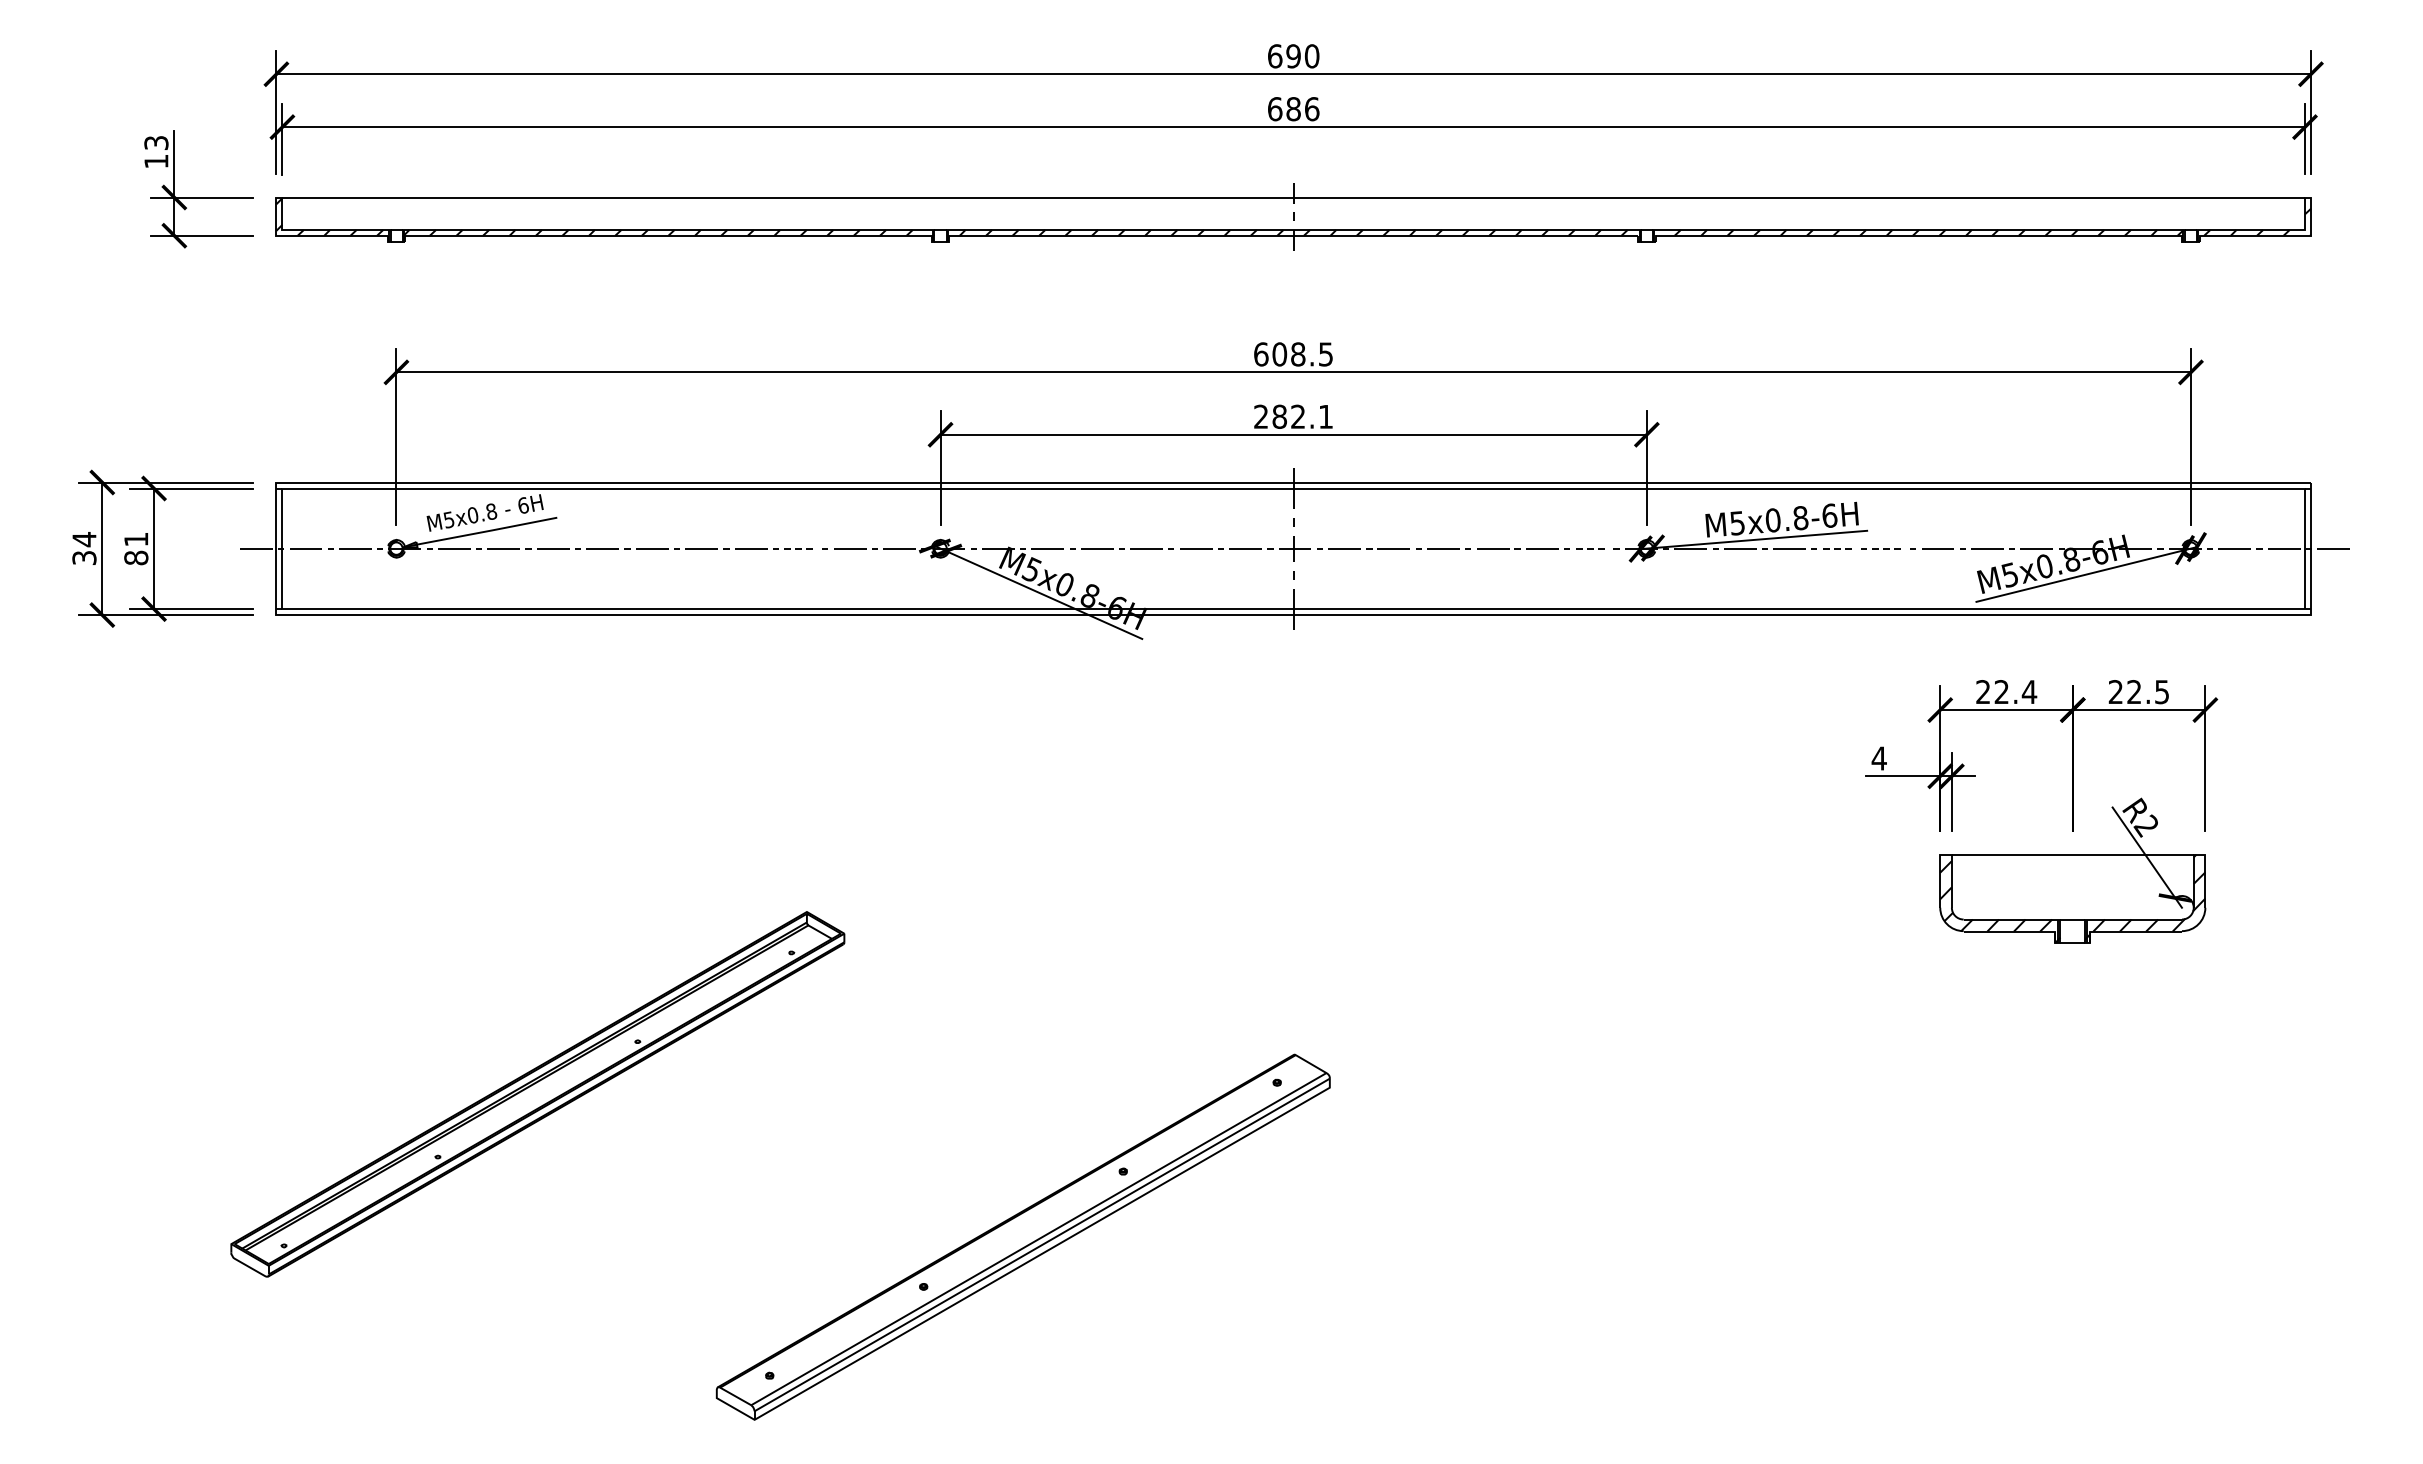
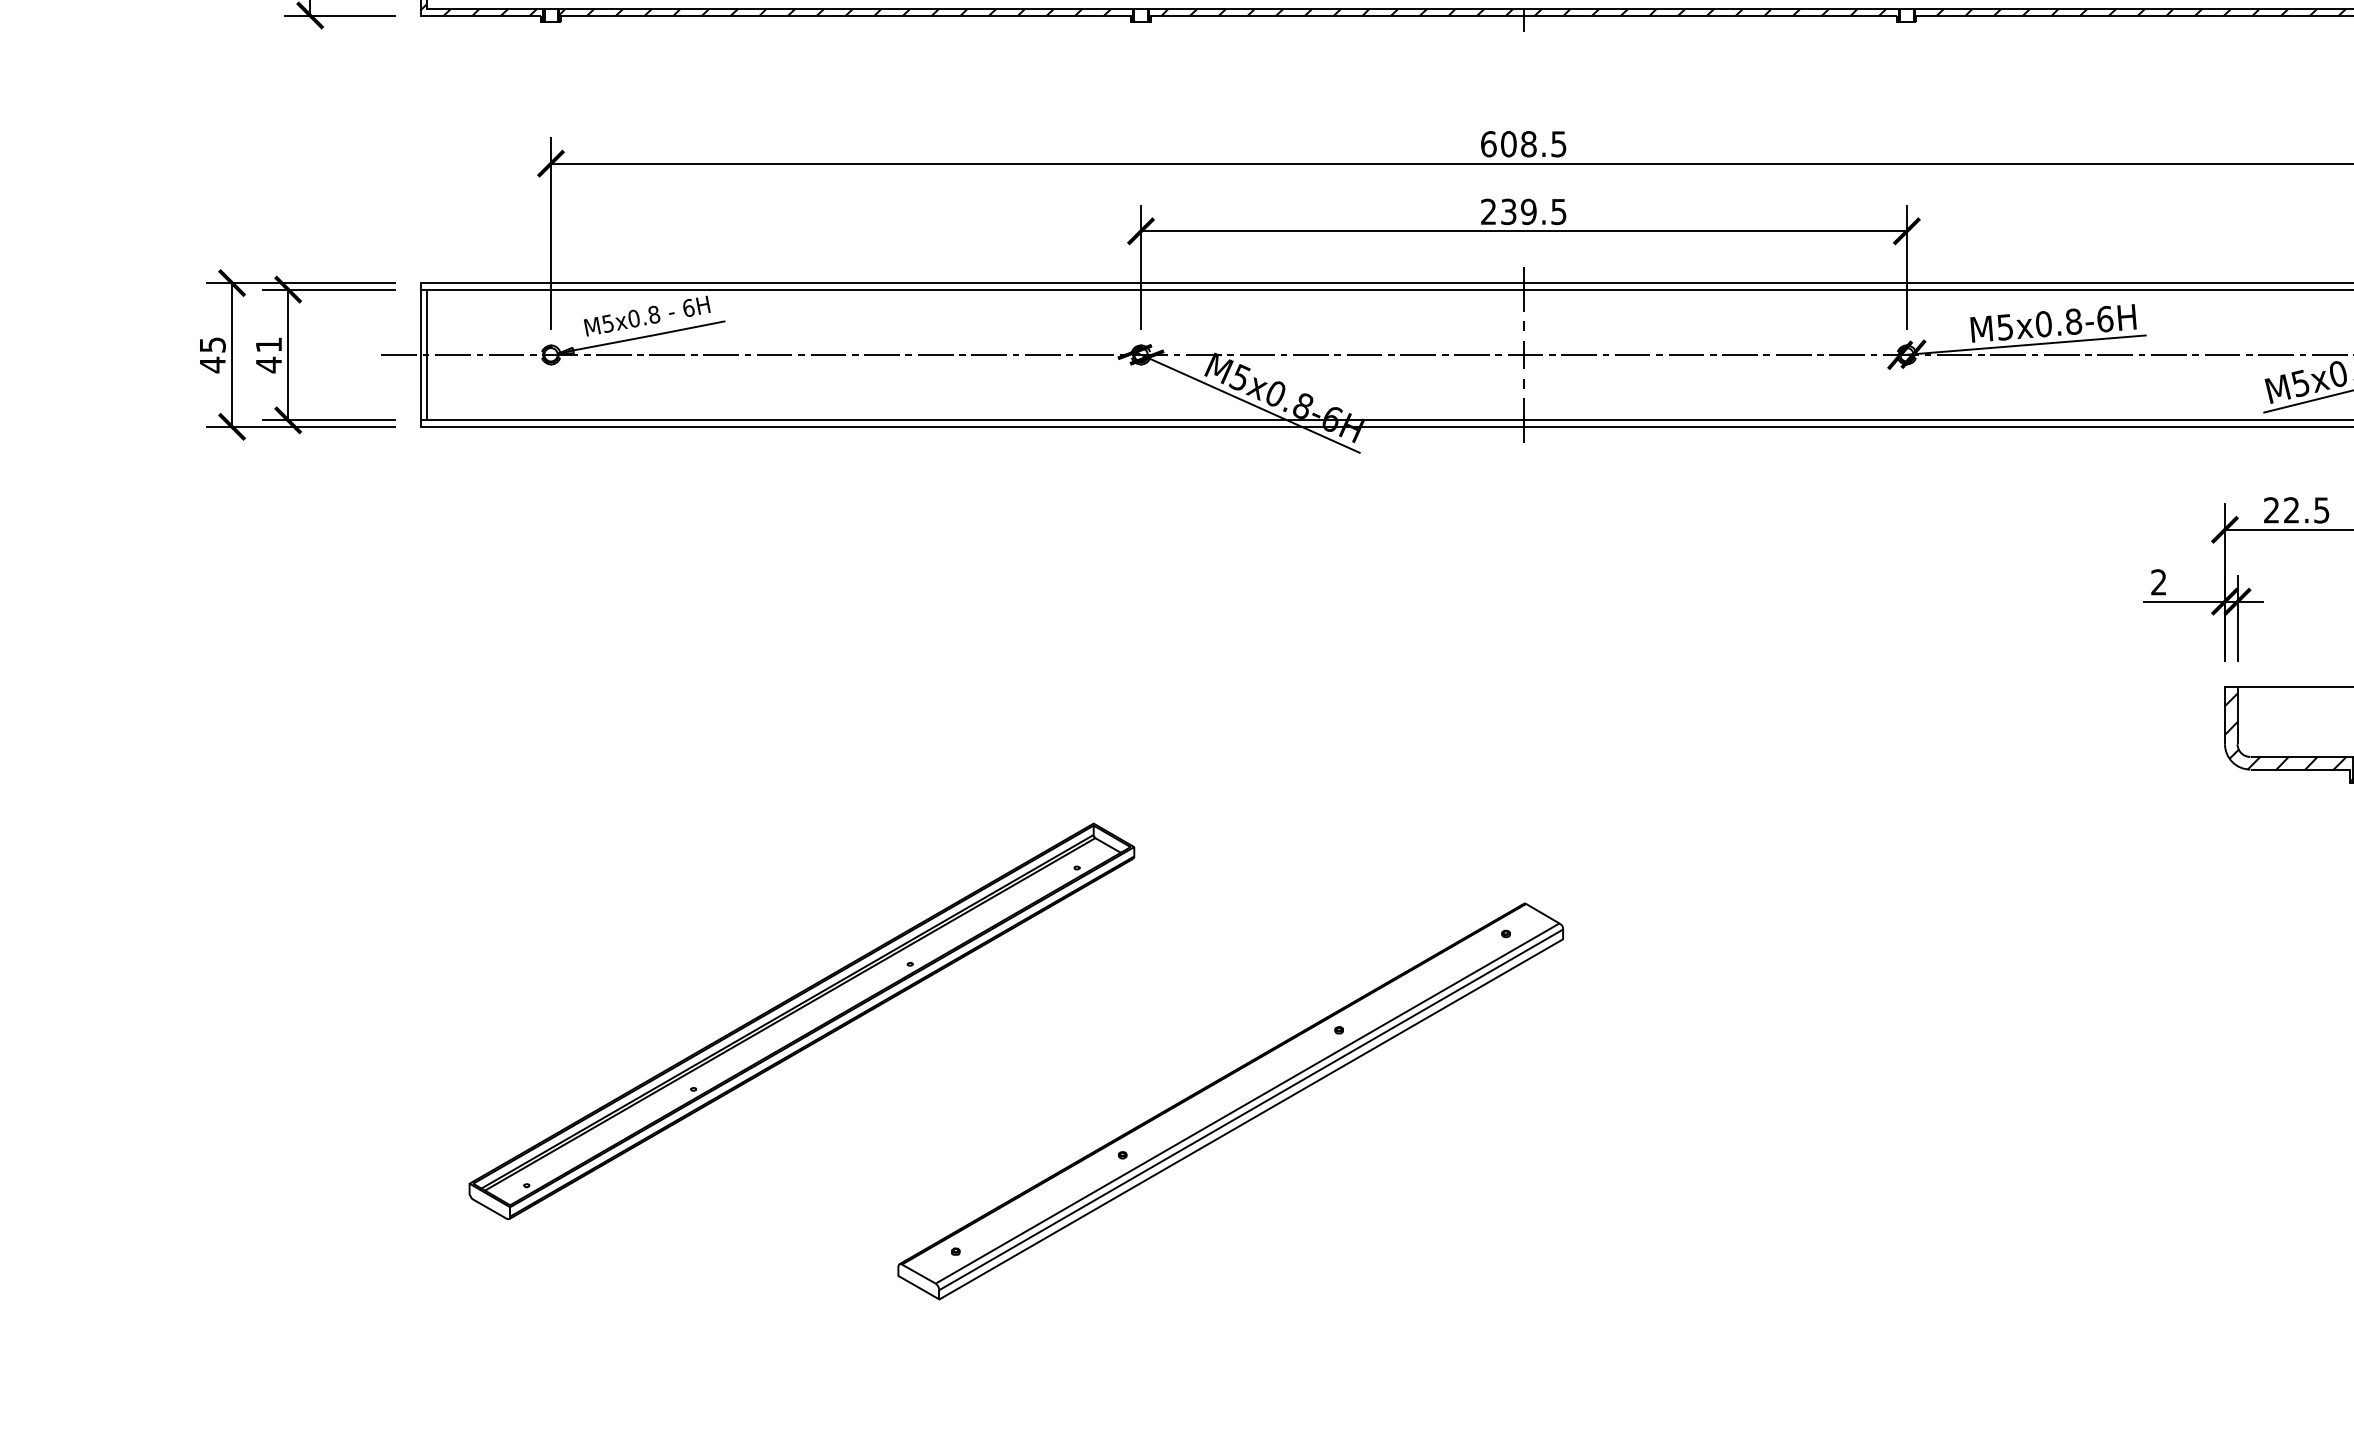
text: (1302, 416) -> (1533, 211), 282.1 -> 239.5
text: (84, 548) -> (212, 354), 34 -> 45
line: (801, 548) -> (990, 354), dashed -> solid
line: (1592, 548) -> (1847, 354), dashed -> solid
line: (1839, 548) -> (2115, 354), dashed -> solid
line: (1889, 548) -> (2169, 354), dashed -> solid
text: (136, 557) -> (269, 364), 81 -> 41
text: (2029, 692) -> (2321, 510), 22.4 -> 22.5
text: (1878, 758) -> (2158, 582), 4 -> 2
part: (537, 1094) -> (801, 1021), moved

